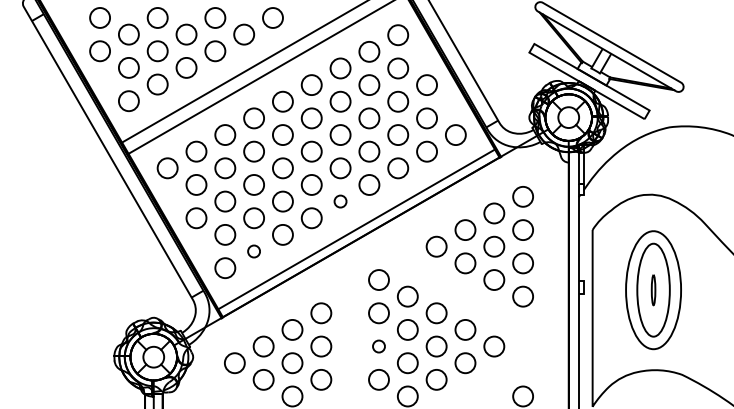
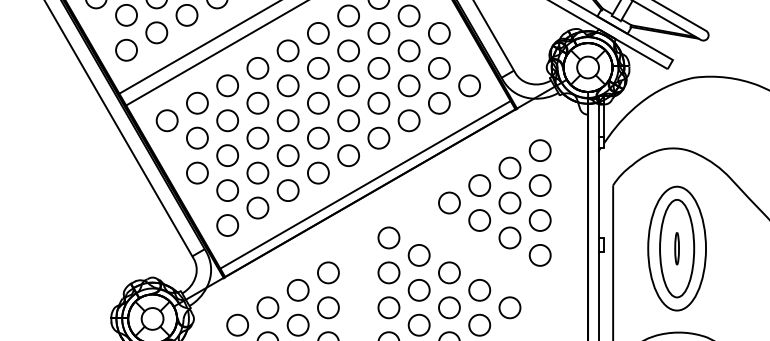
circle: (340, 201) -> (348, 155), size x1.67
circle: (253, 251) -> (257, 208), size x1.67
circle: (378, 346) -> (388, 307), size x1.67

